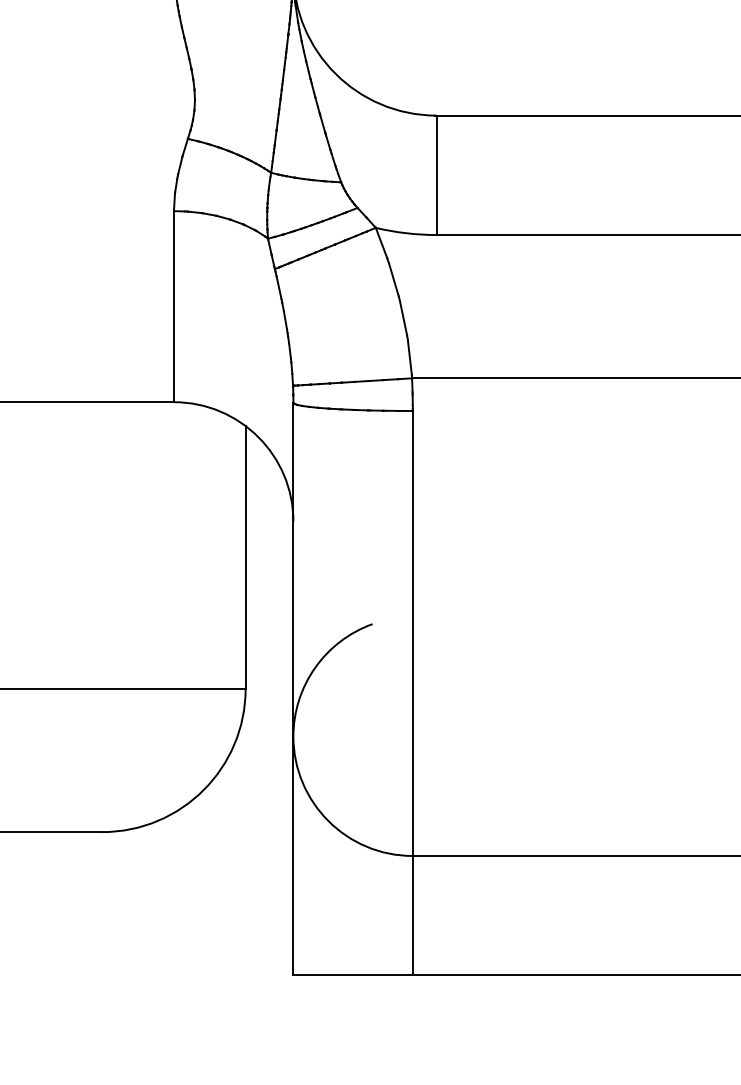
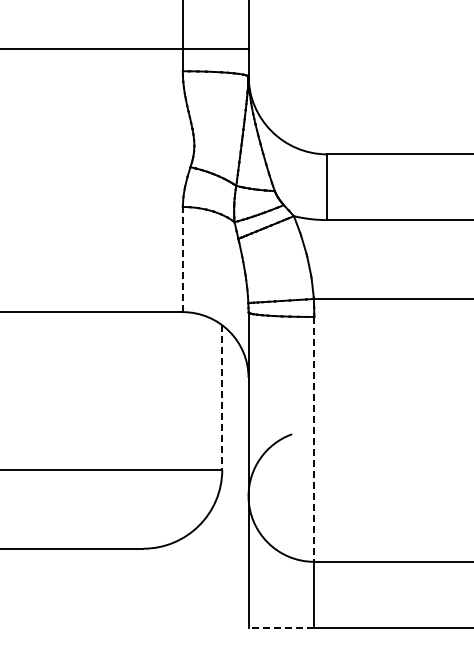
line: (173, 306) -> (182, 259), solid -> dashed
line: (246, 559) -> (222, 398), solid -> dashed
line: (413, 633) -> (314, 439), solid -> dashed
line: (353, 975) -> (281, 627), solid -> dashed

